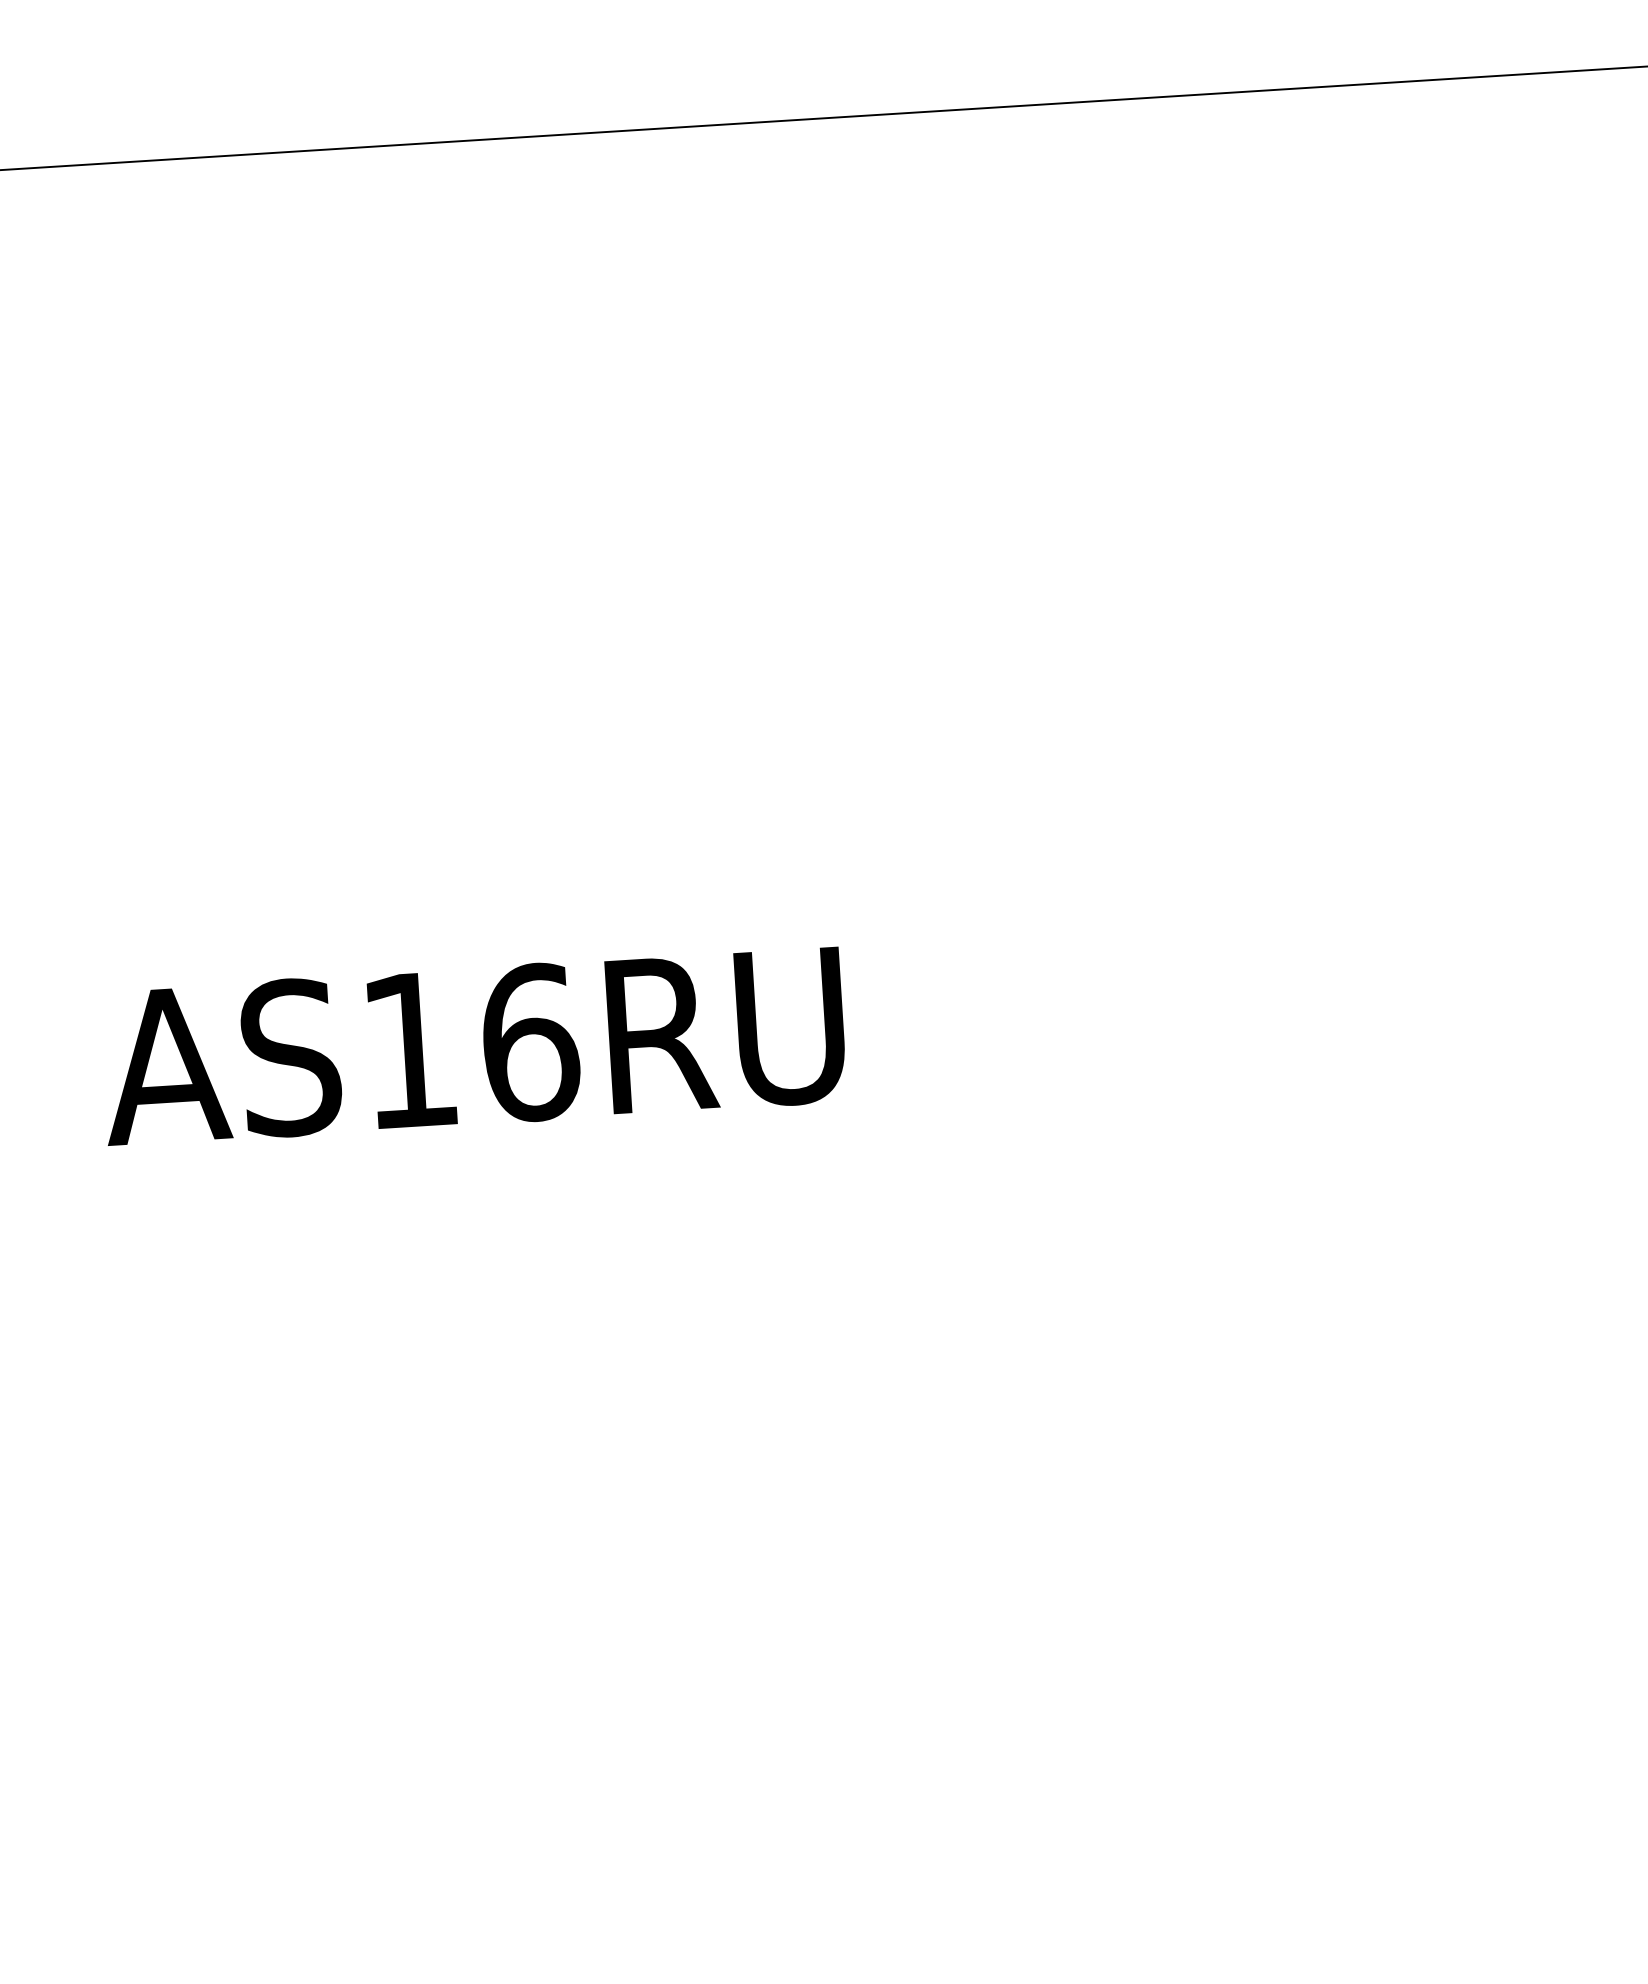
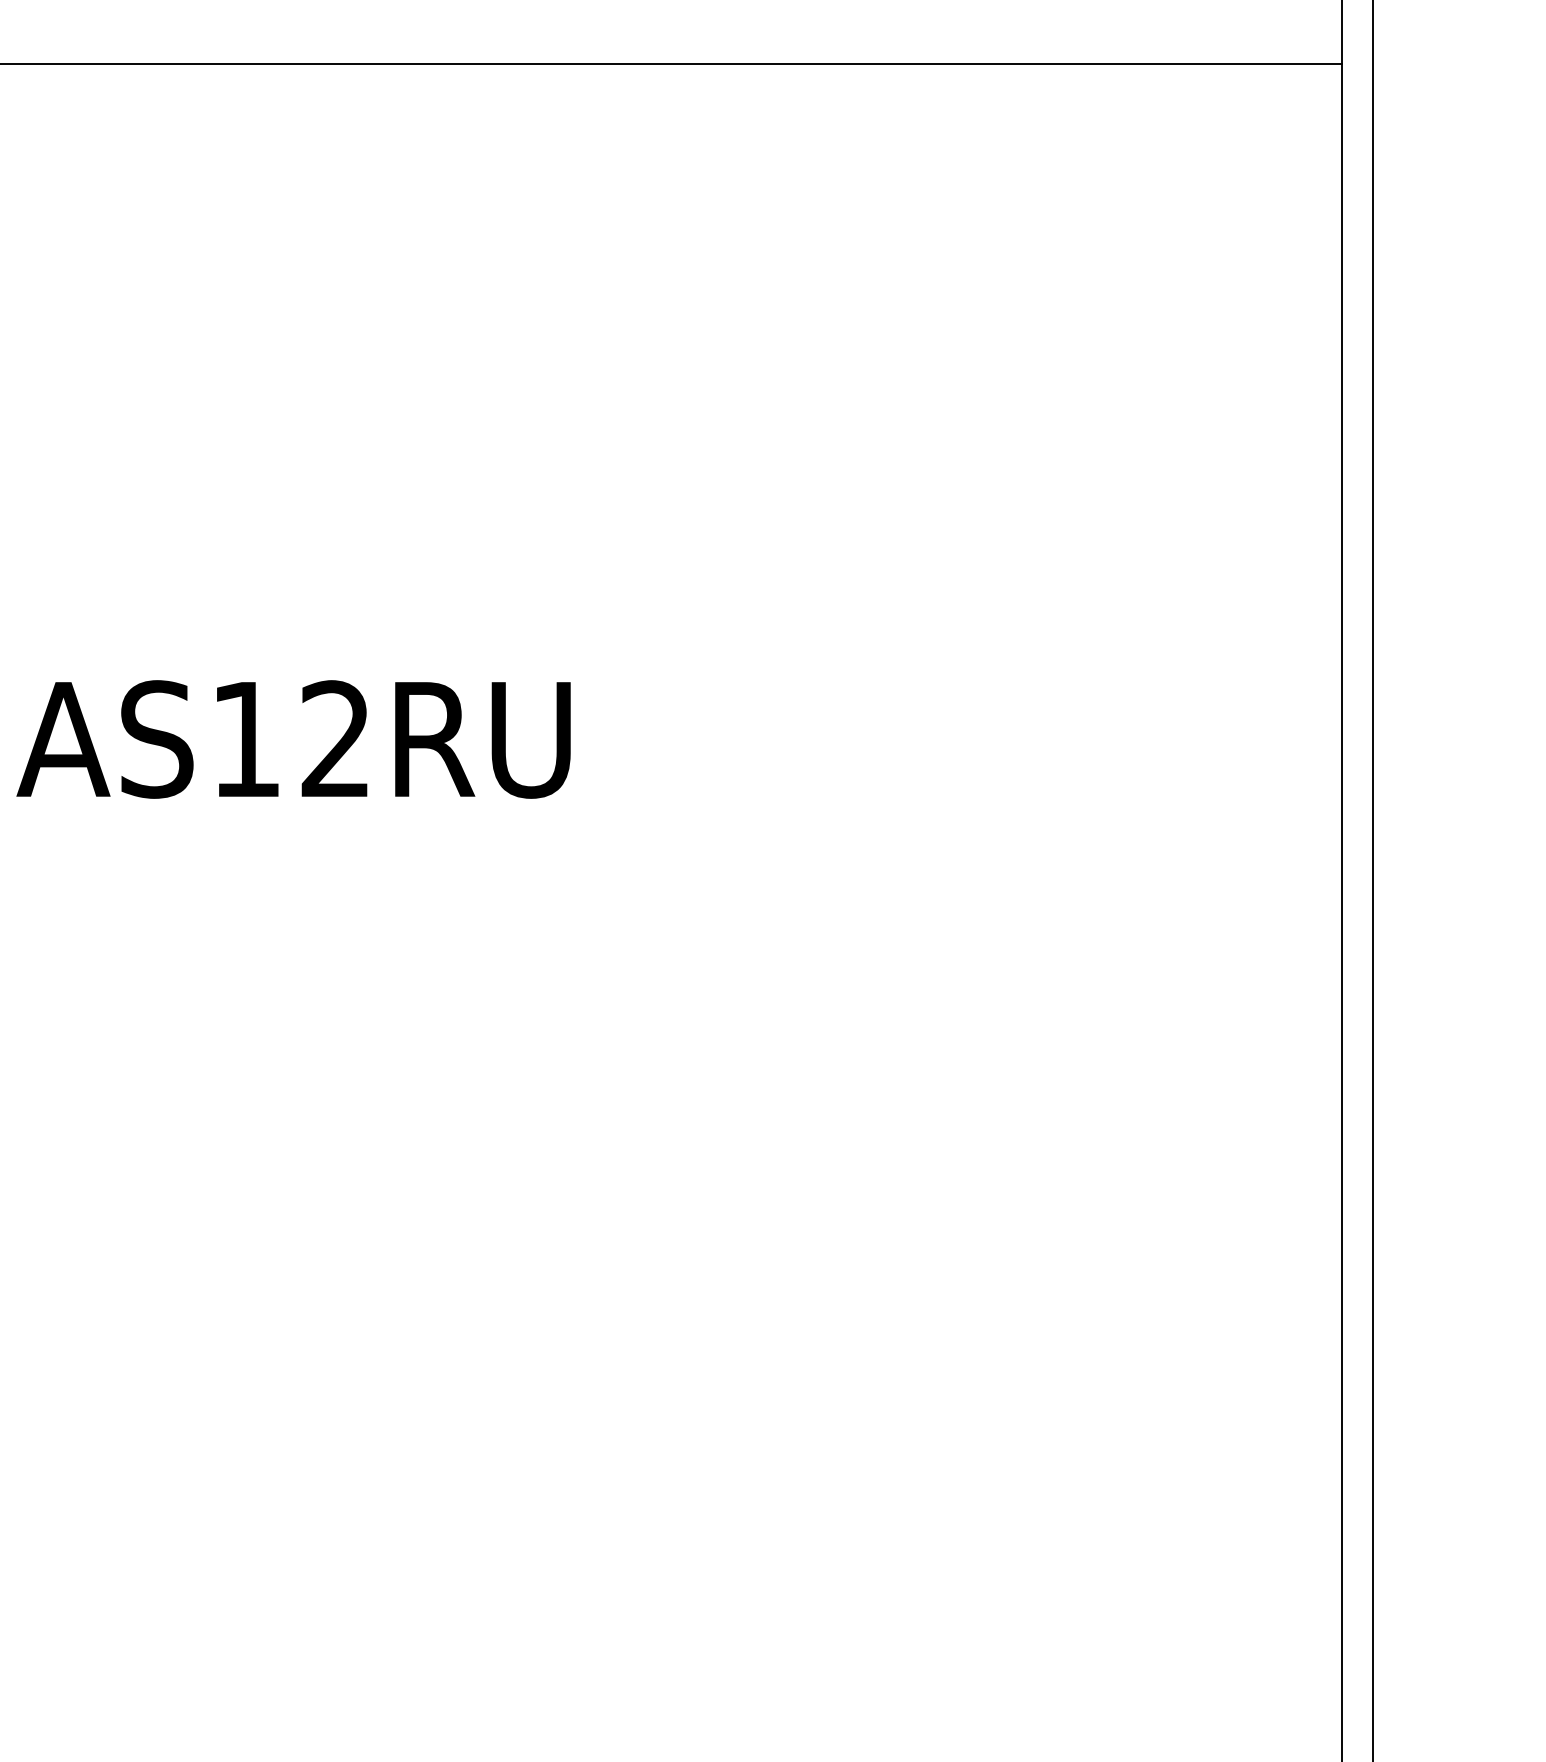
text: (530, 1042) -> (336, 739), AS16RU -> AS12RU

